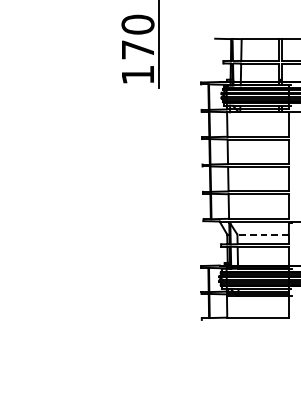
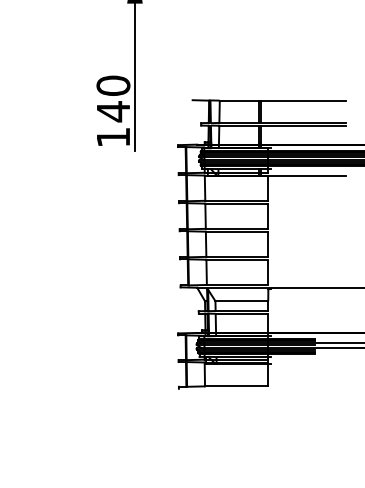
text: (138, 49) -> (113, 111), 170 -> 140
line: (262, 234) -> (241, 301), dashed -> solid

